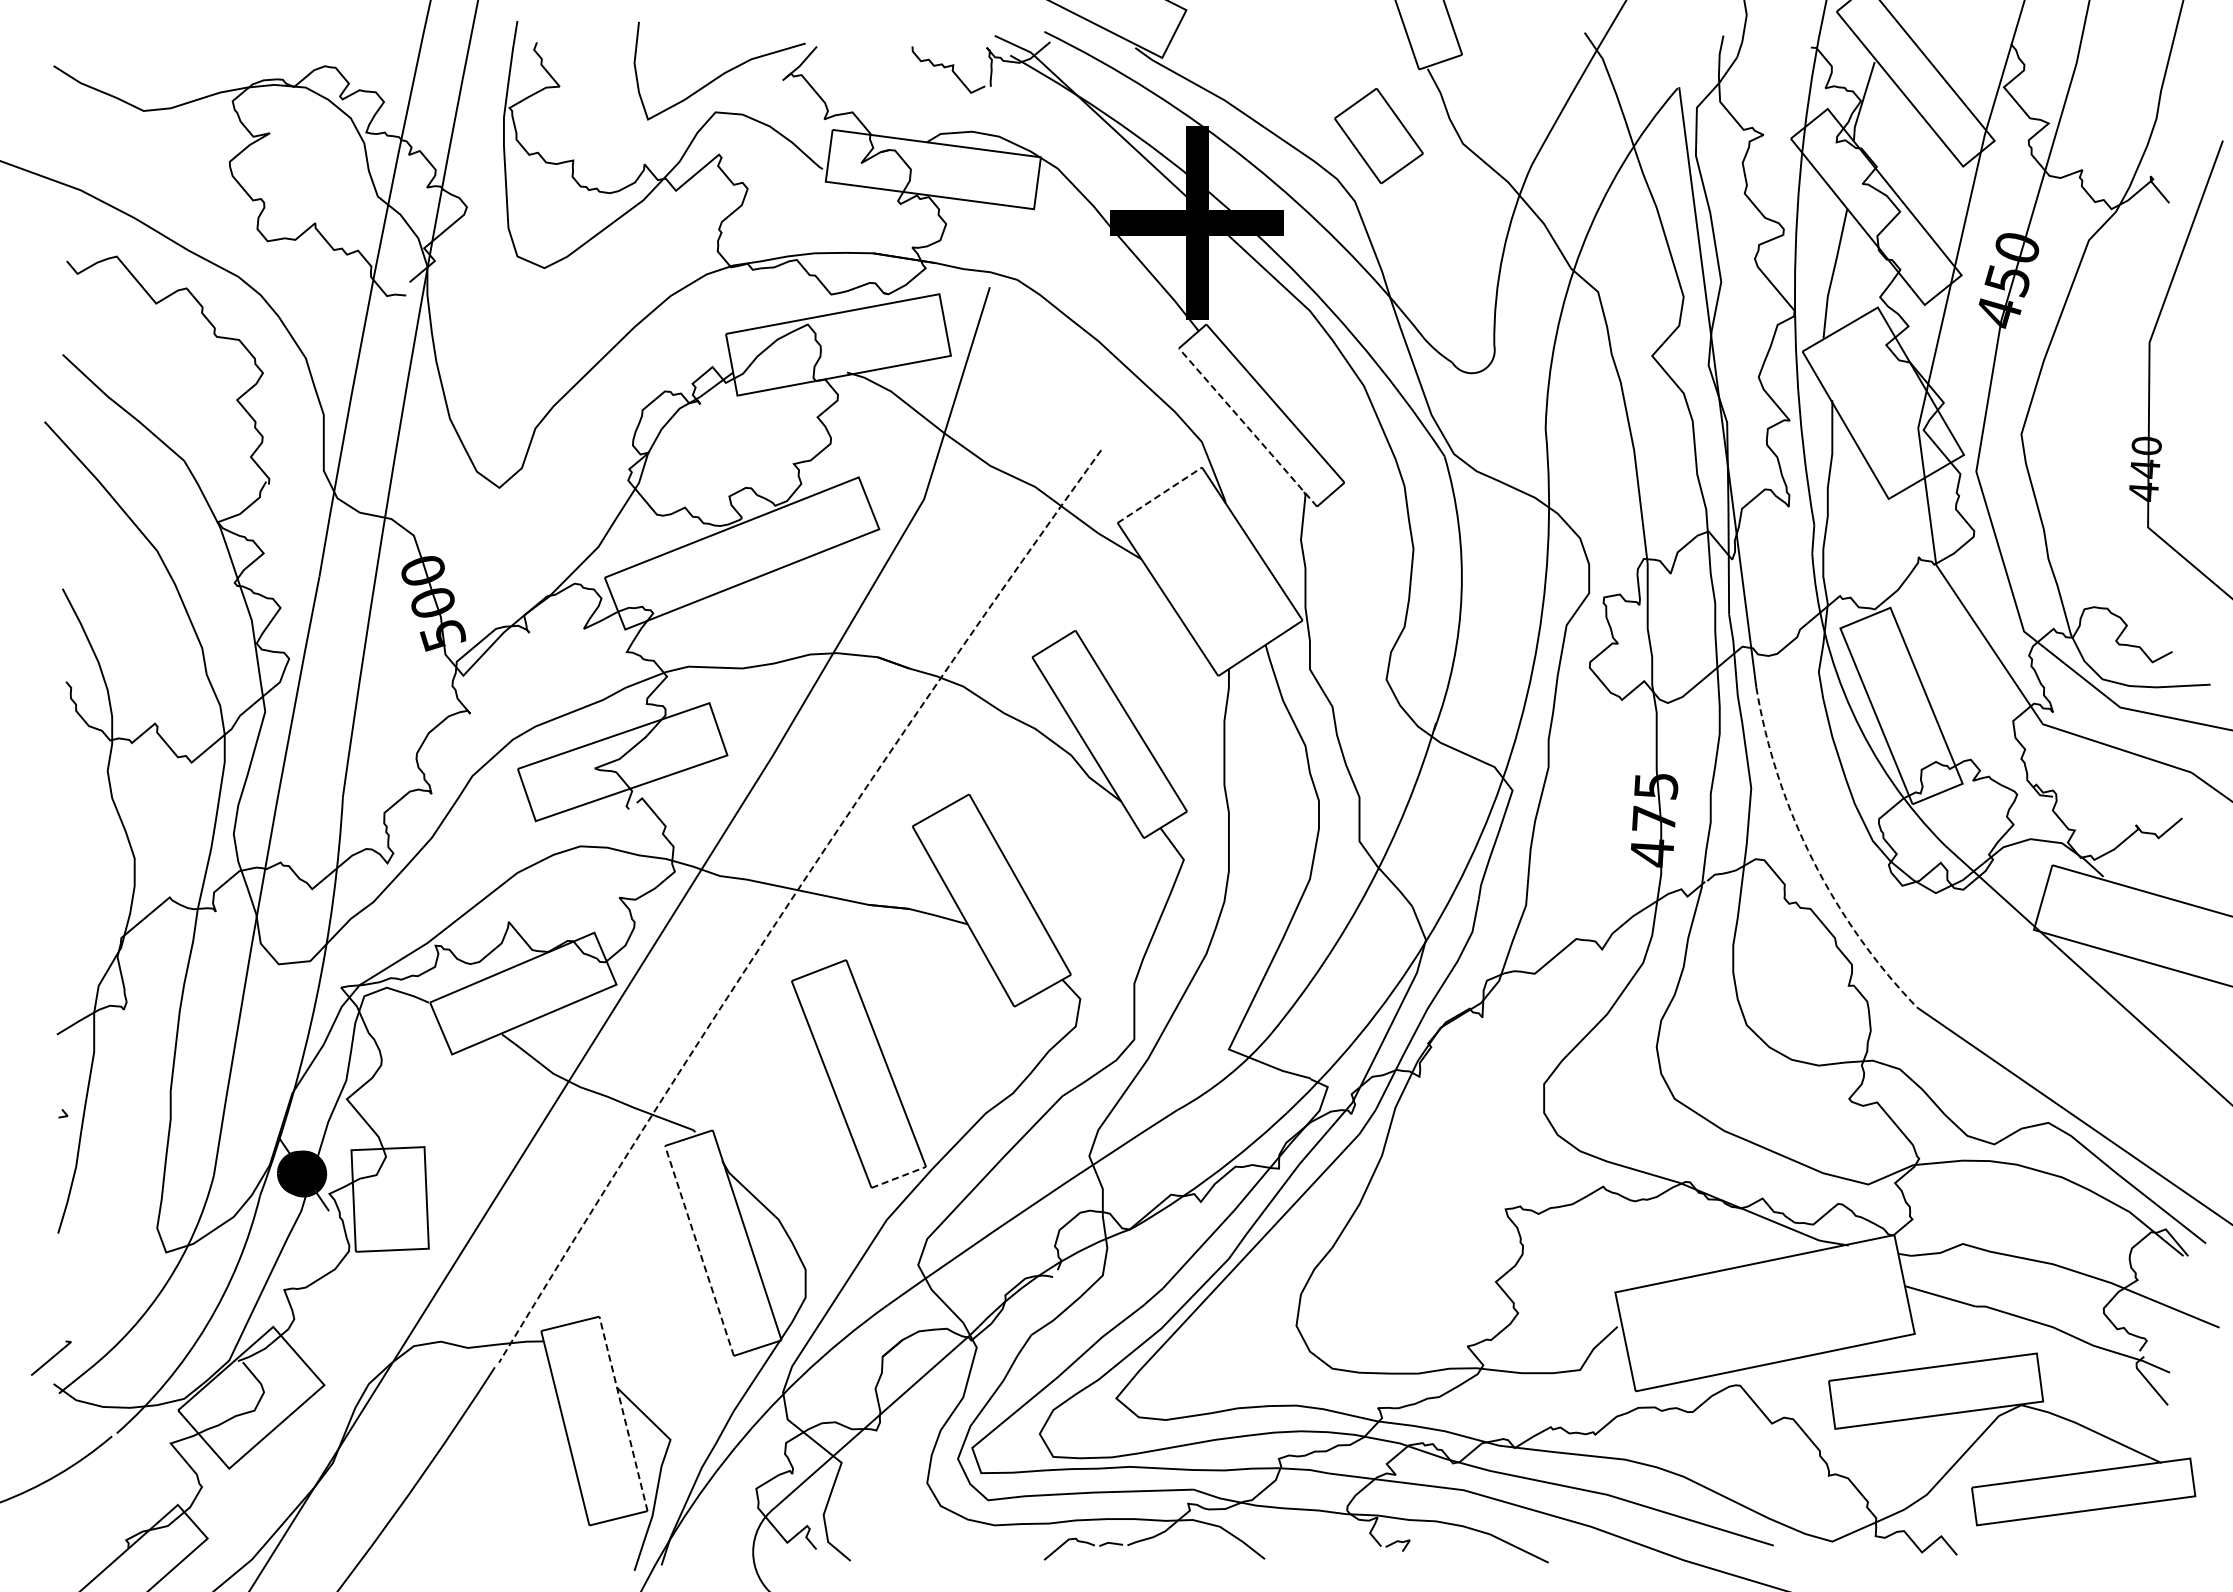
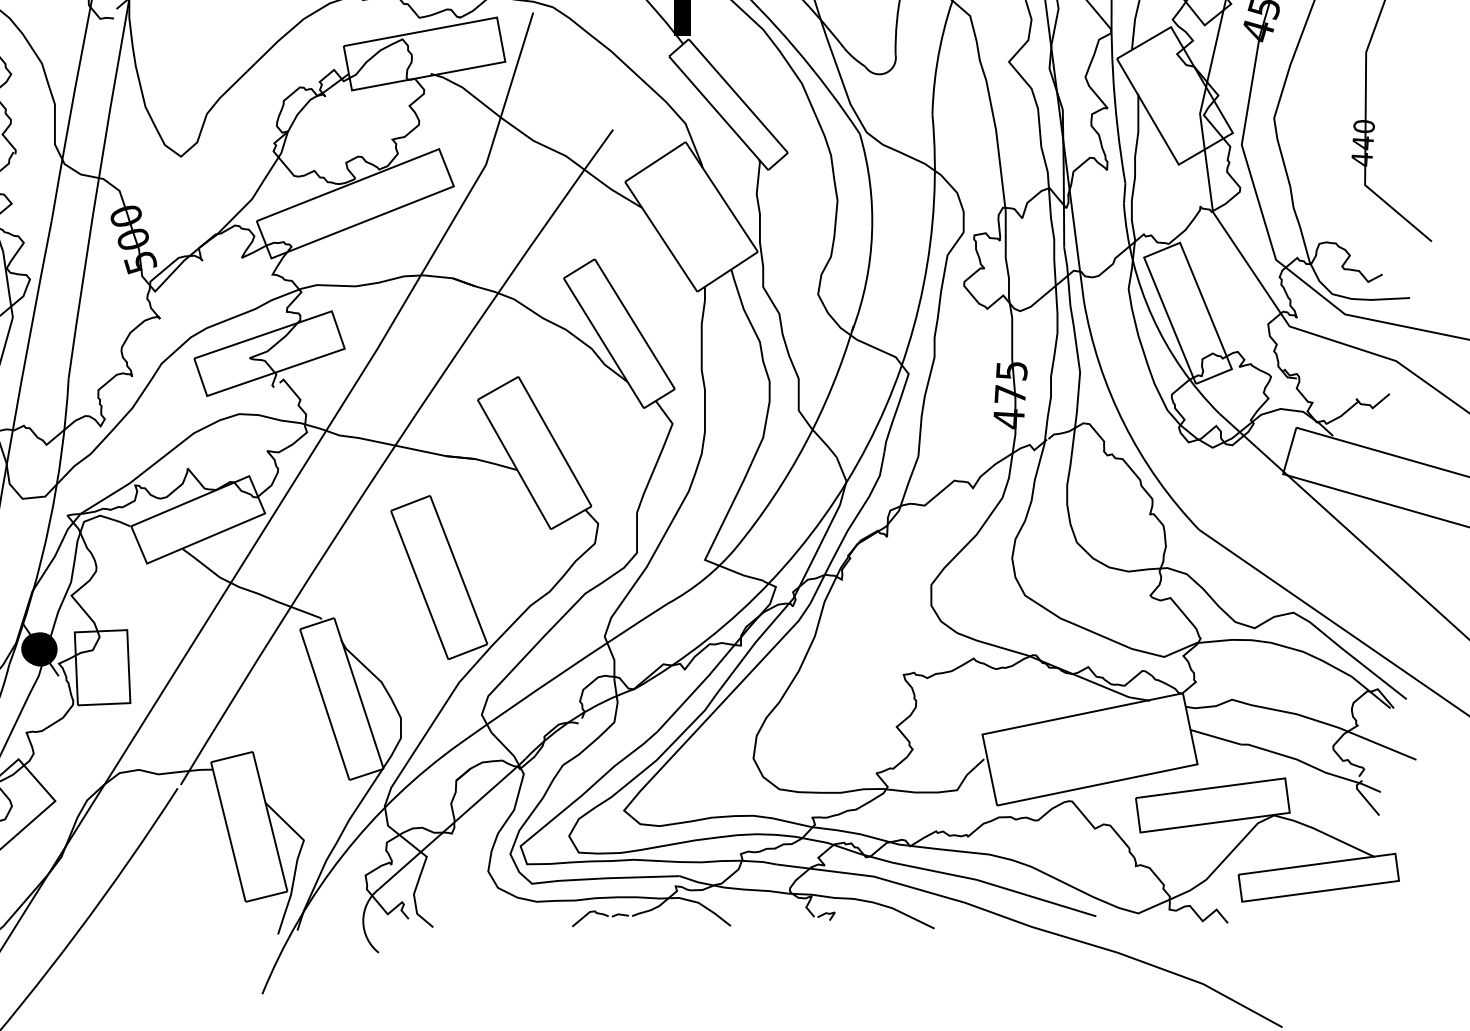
line: (1247, 427) -> (718, 113), dashed -> solid
line: (1159, 495) -> (655, 162), dashed -> solid
arc: (1812, 859) -> (1124, 423), dashed -> solid
arc: (790, 900) -> (390, 453), dashed -> solid
line: (899, 1177) -> (468, 651), dashed -> solid
line: (699, 1250) -> (324, 704), dashed -> solid
line: (623, 1413) -> (270, 821), dashed -> solid

